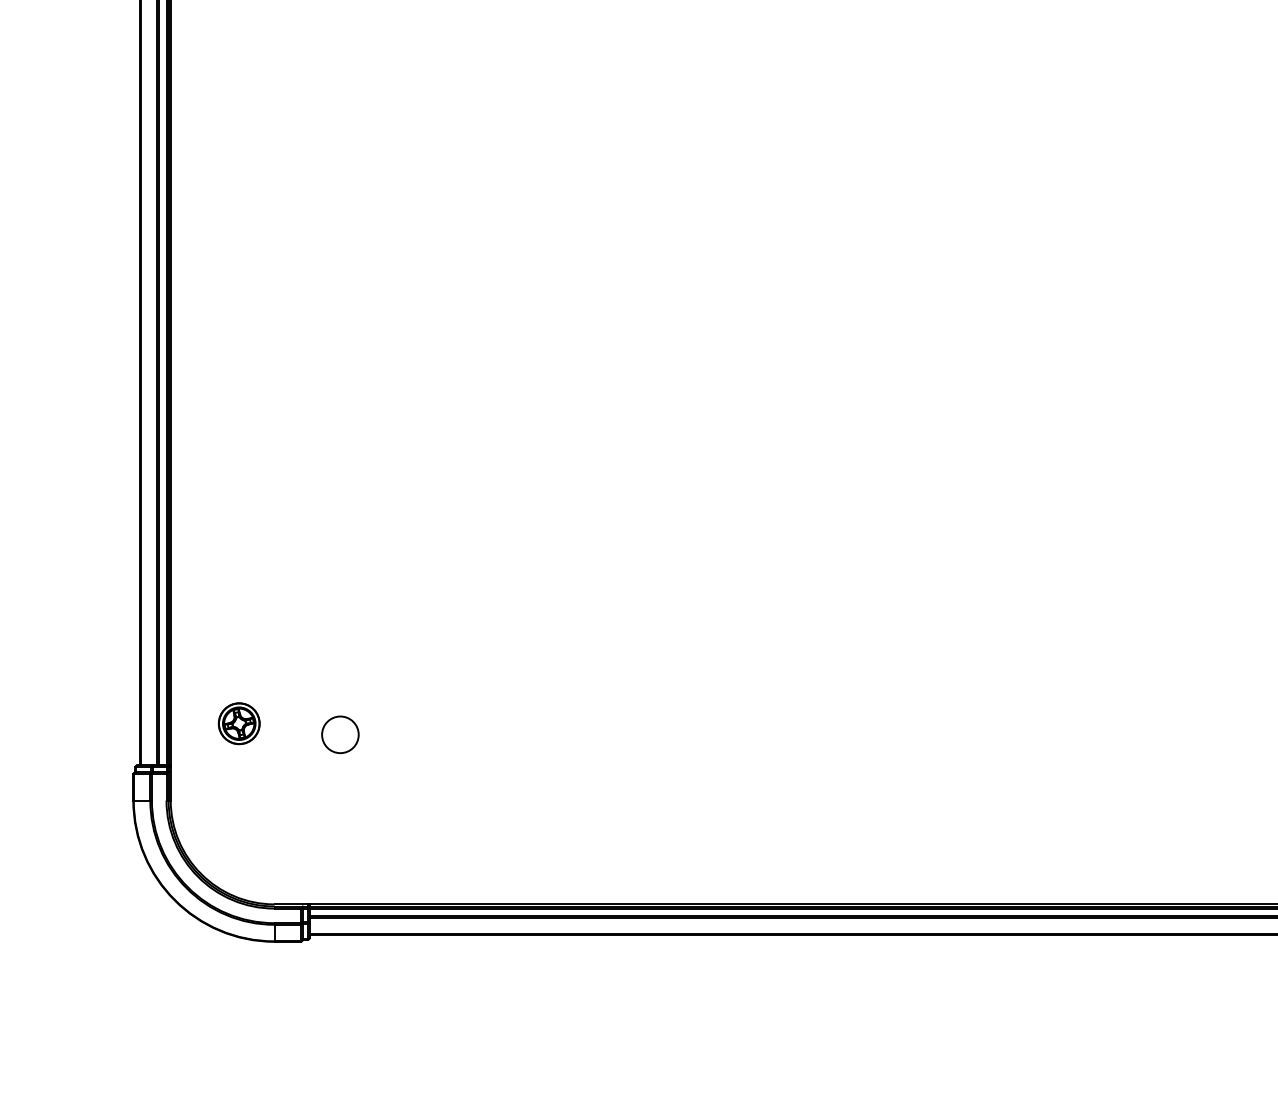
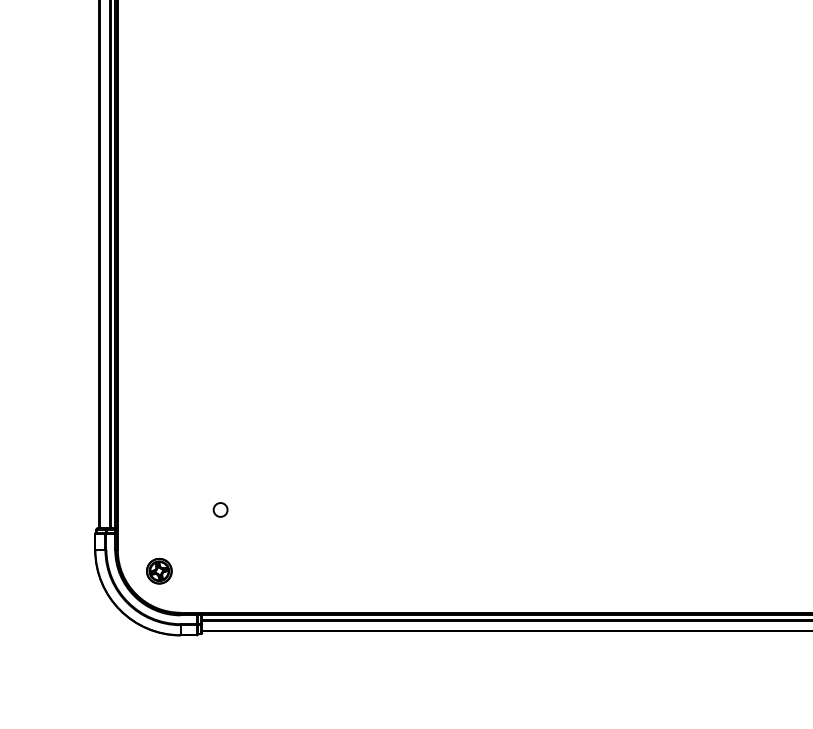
part: (239, 722) -> (159, 570), moved
circle: (340, 734) -> (220, 509), size x0.62

